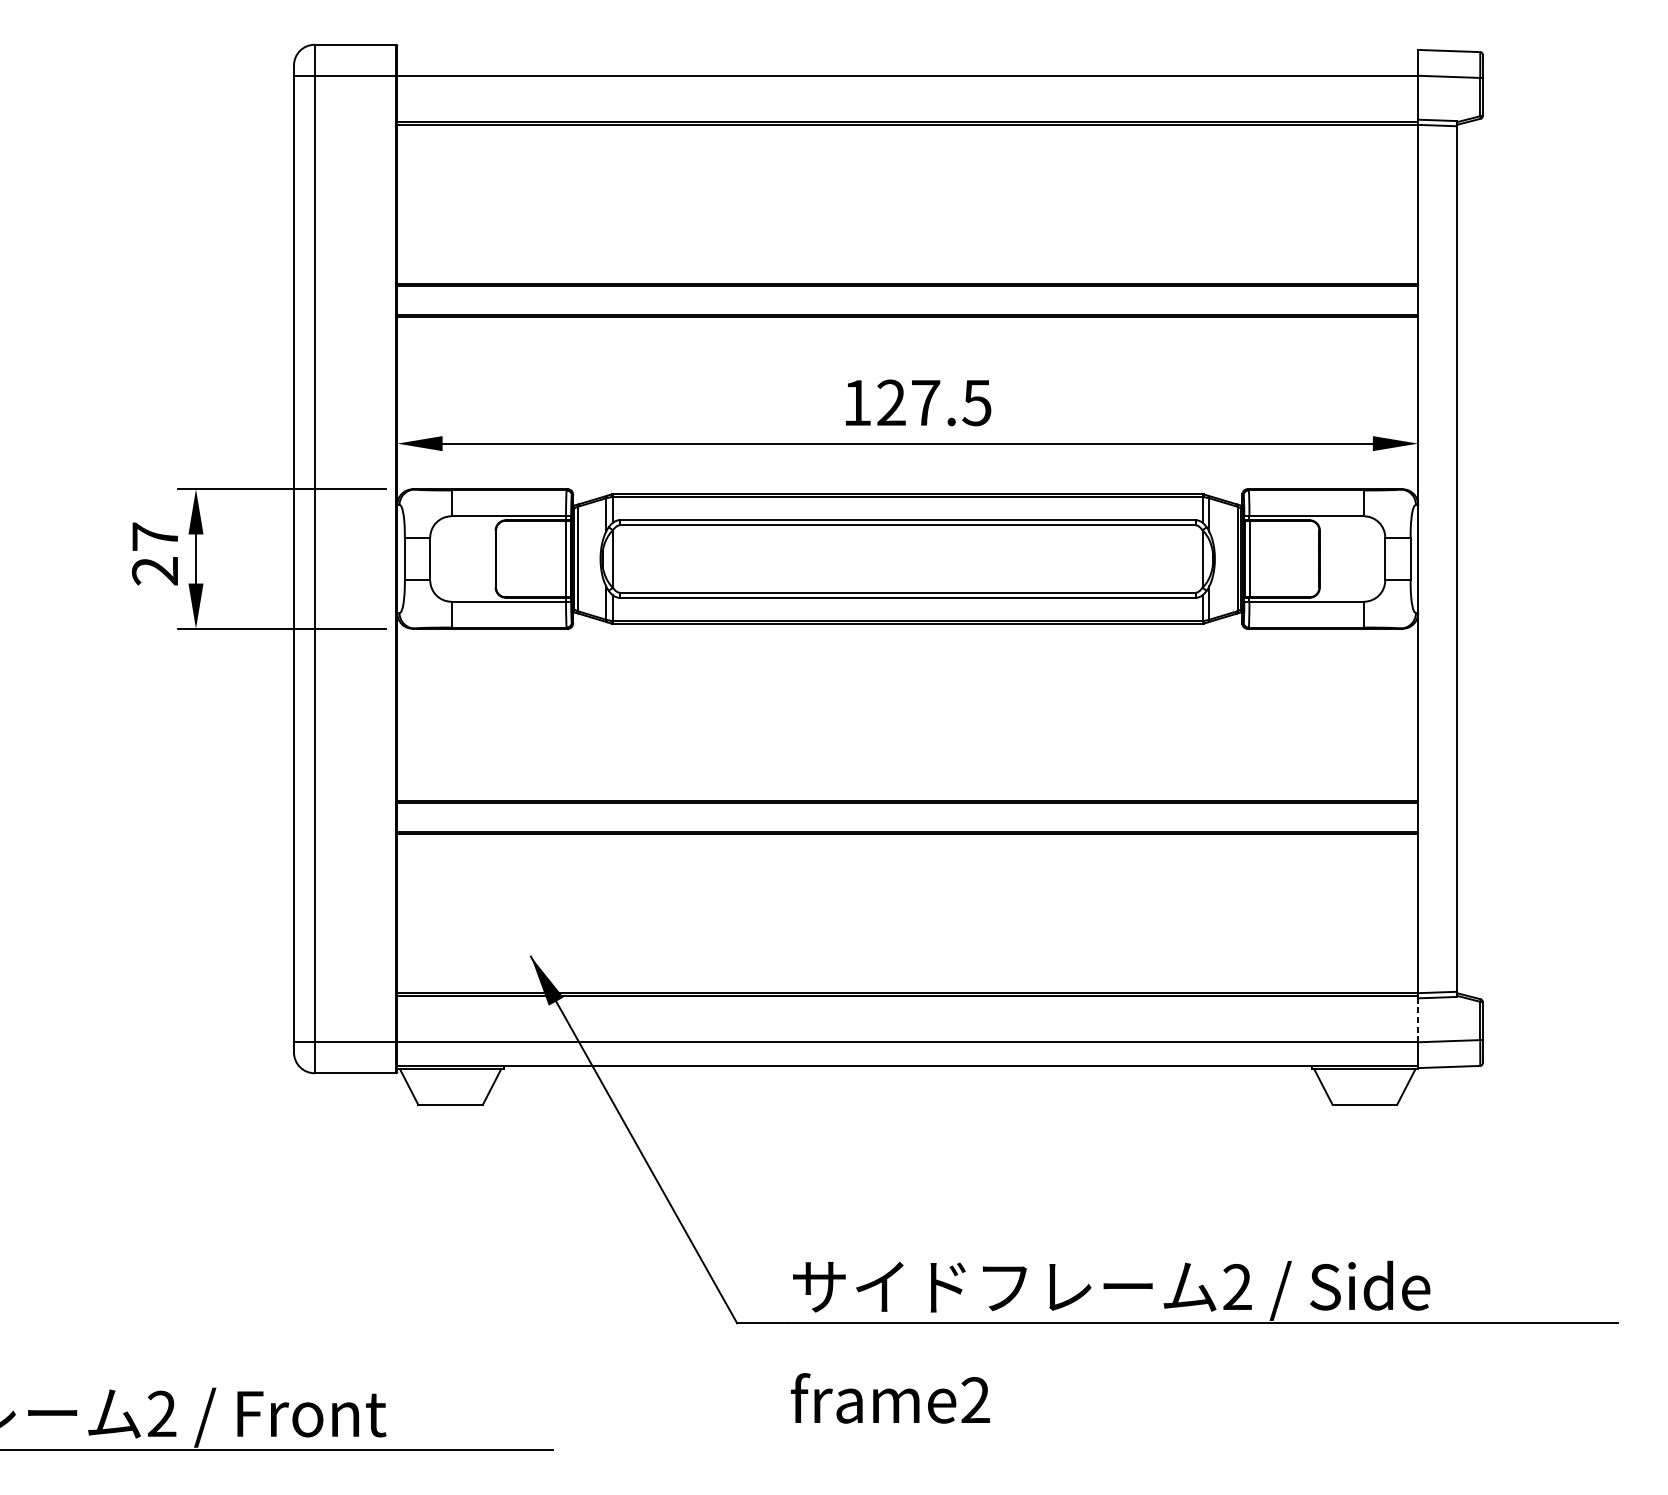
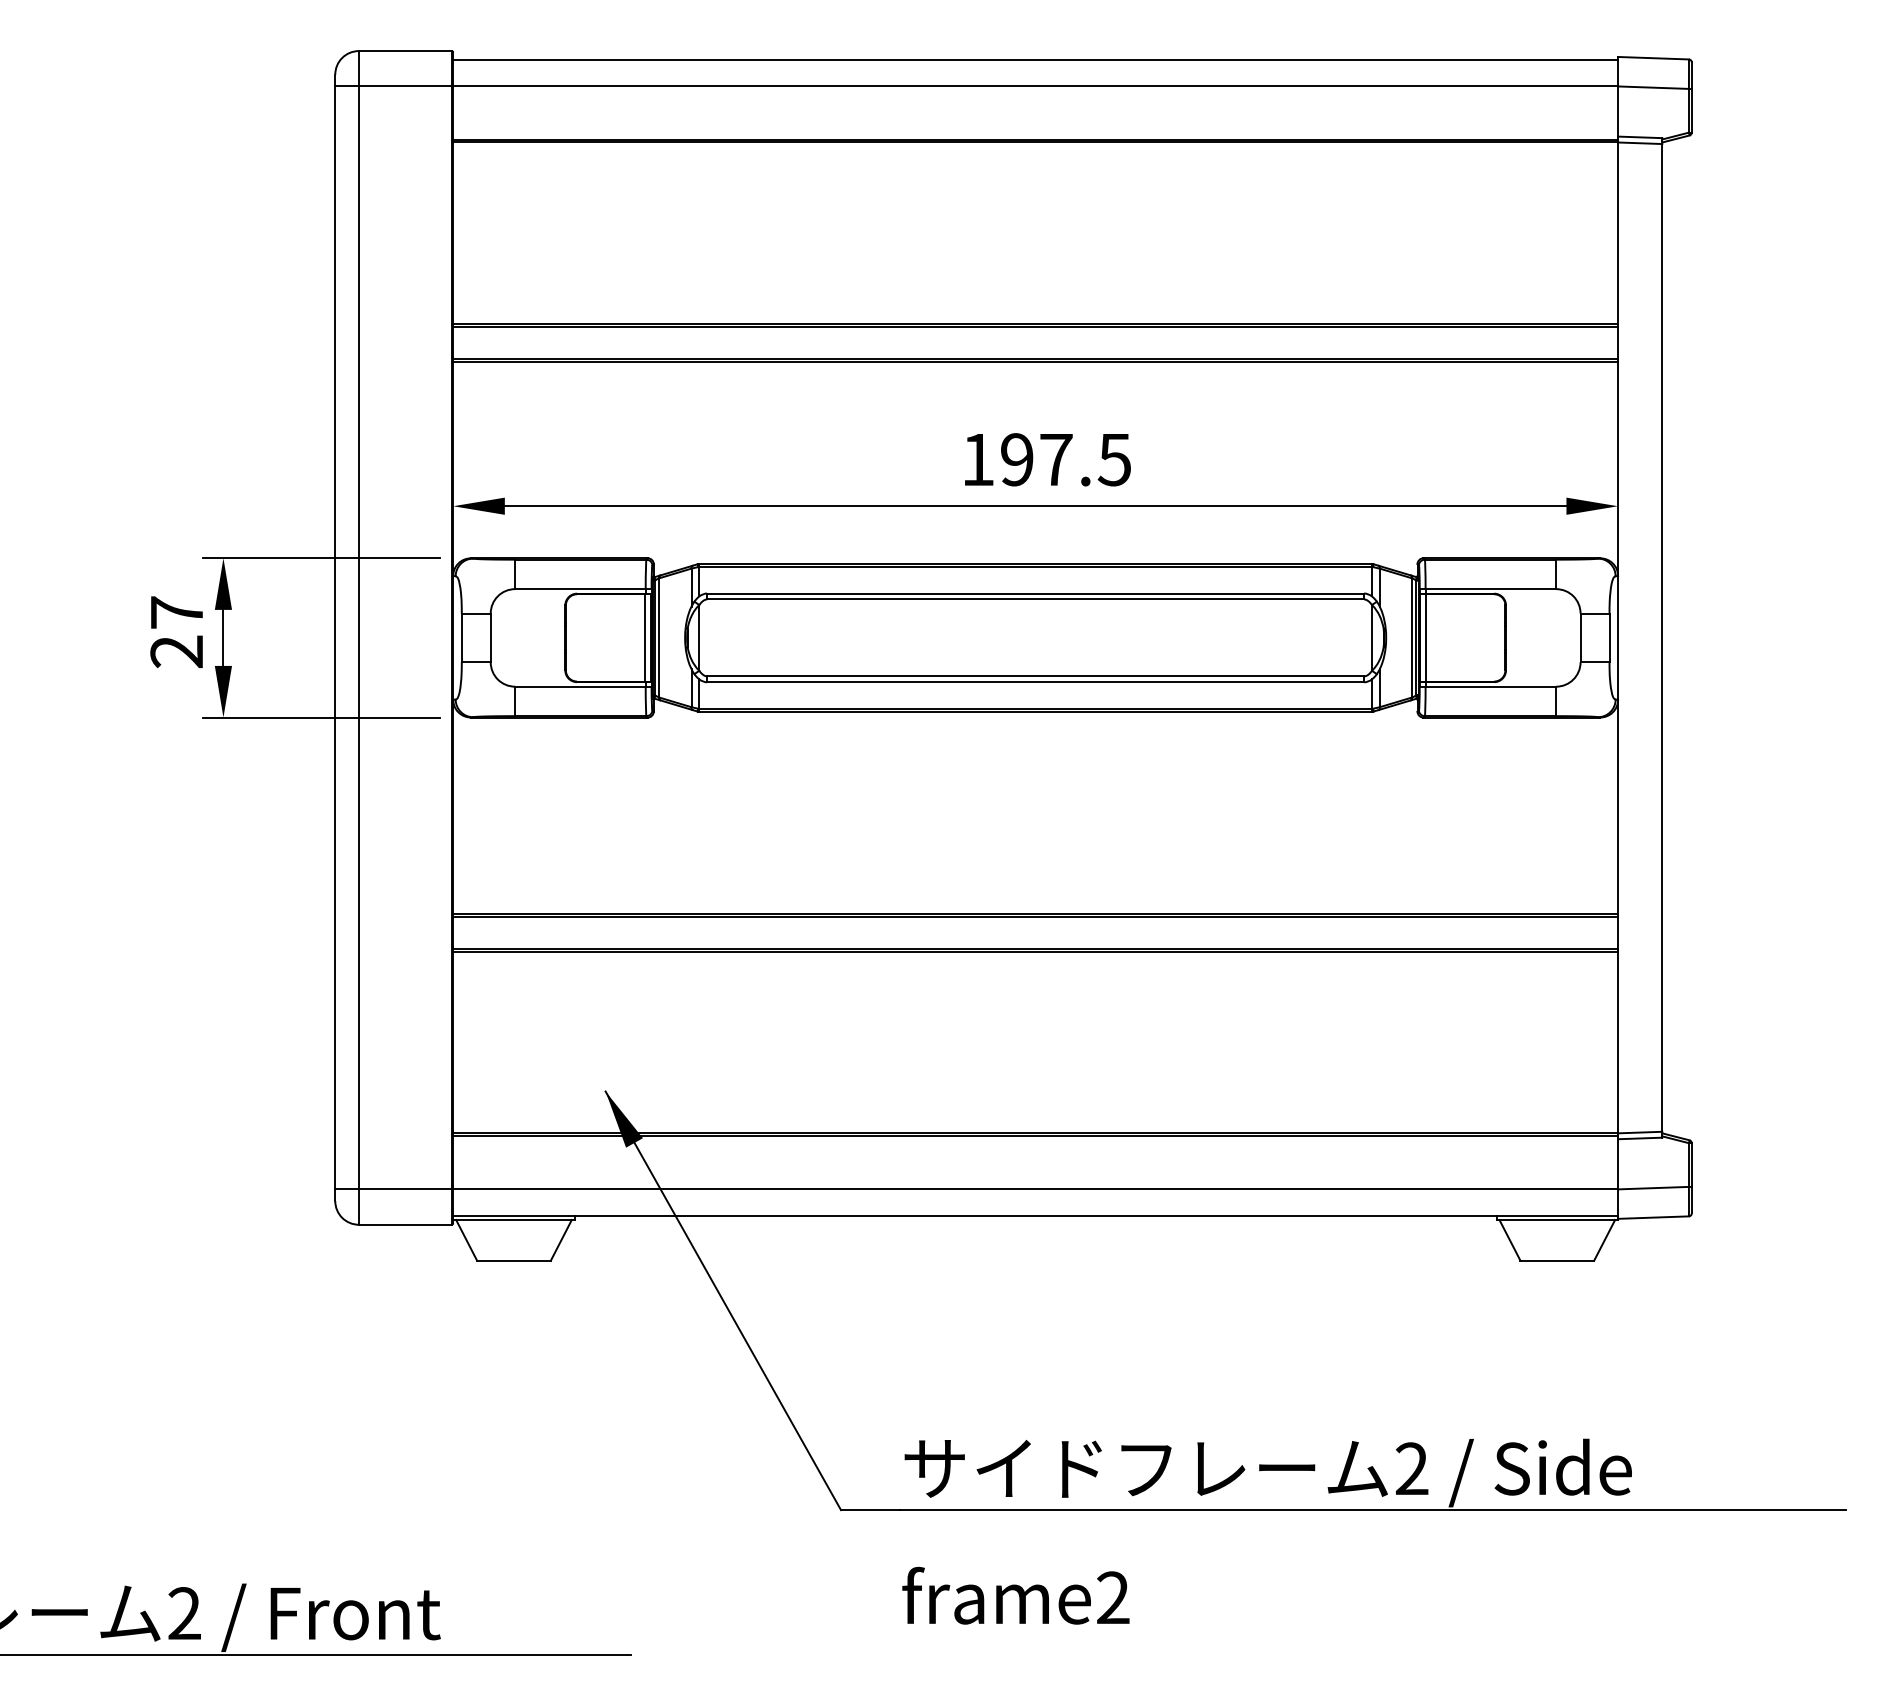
line: (907, 52) -> (1035, 59), added
text: (891, 402) -> (1017, 459), 127.5 -> 197.5
line: (1418, 1019) -> (1618, 1163), dashed -> solid

